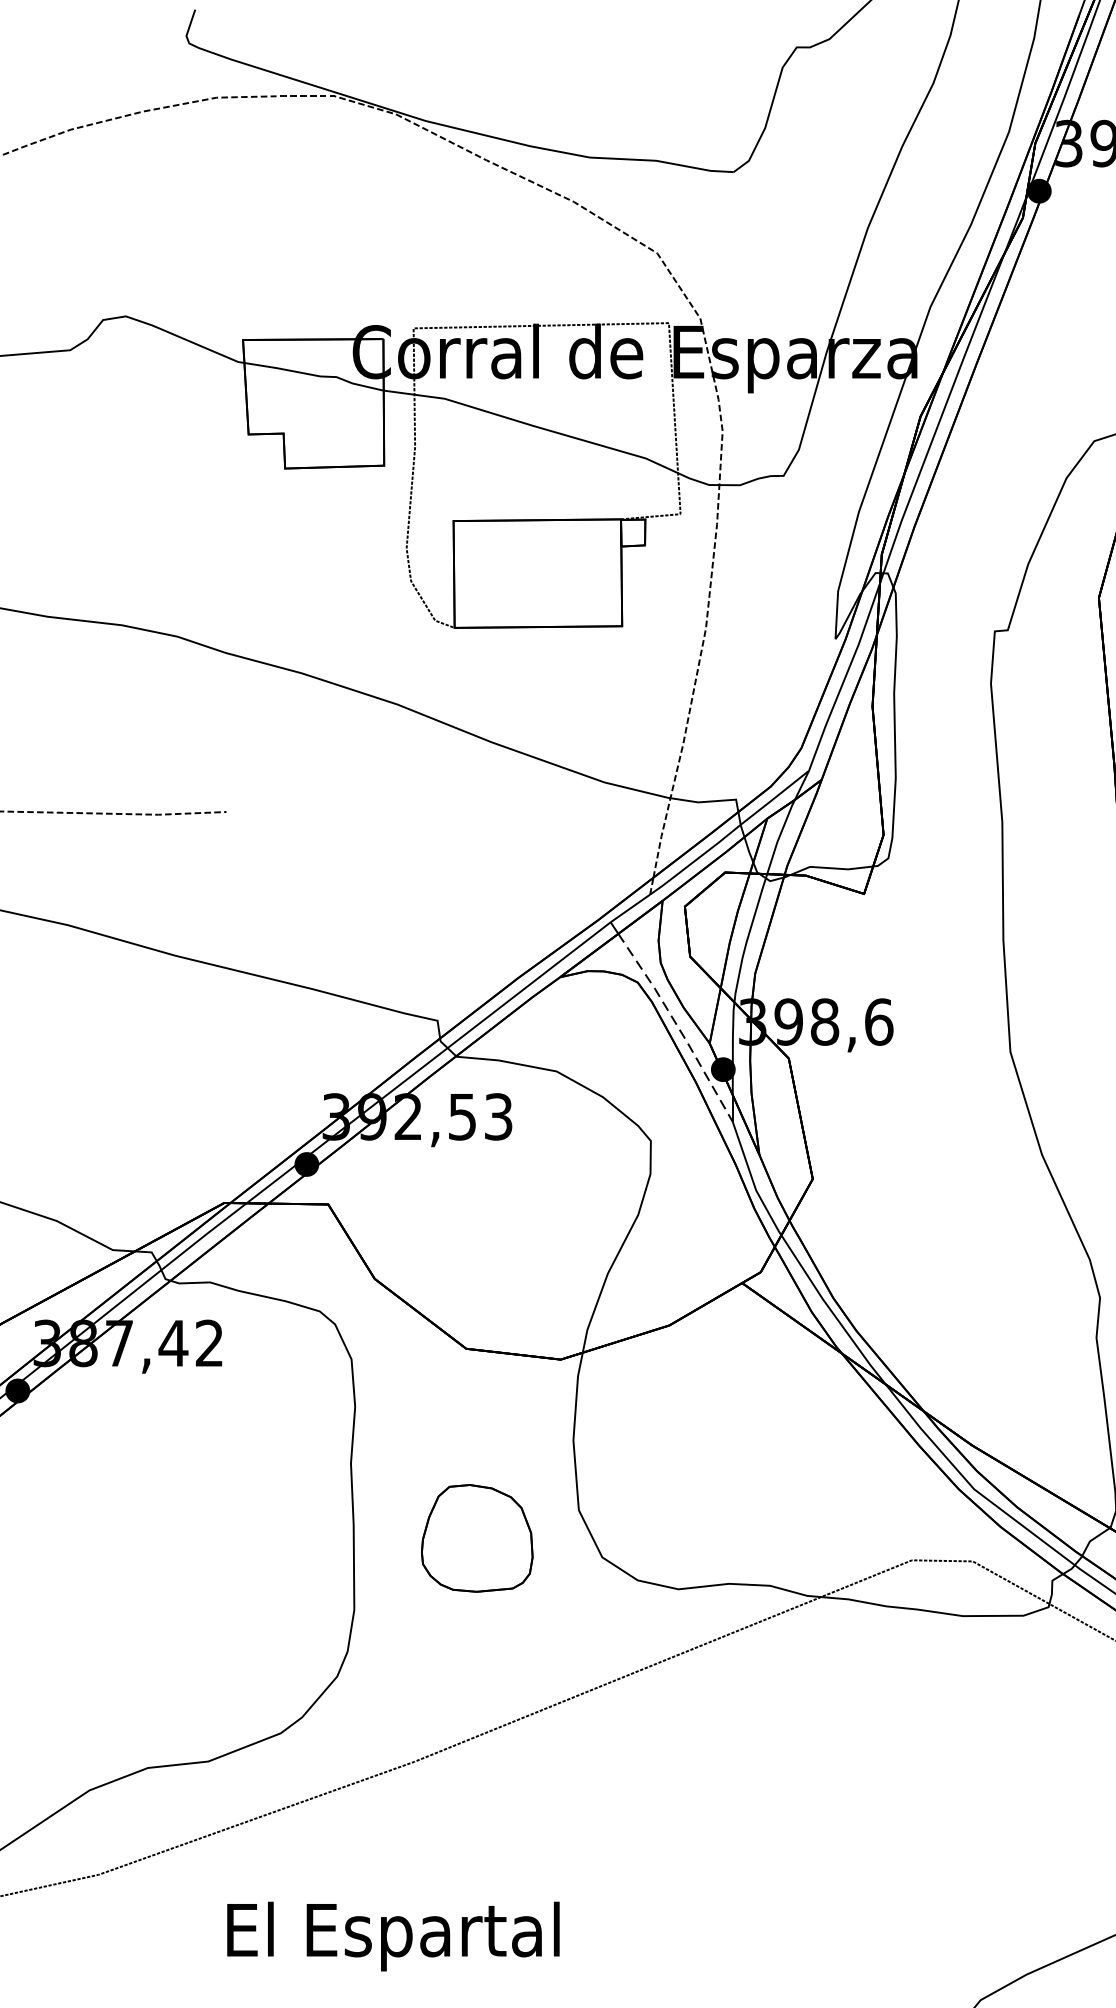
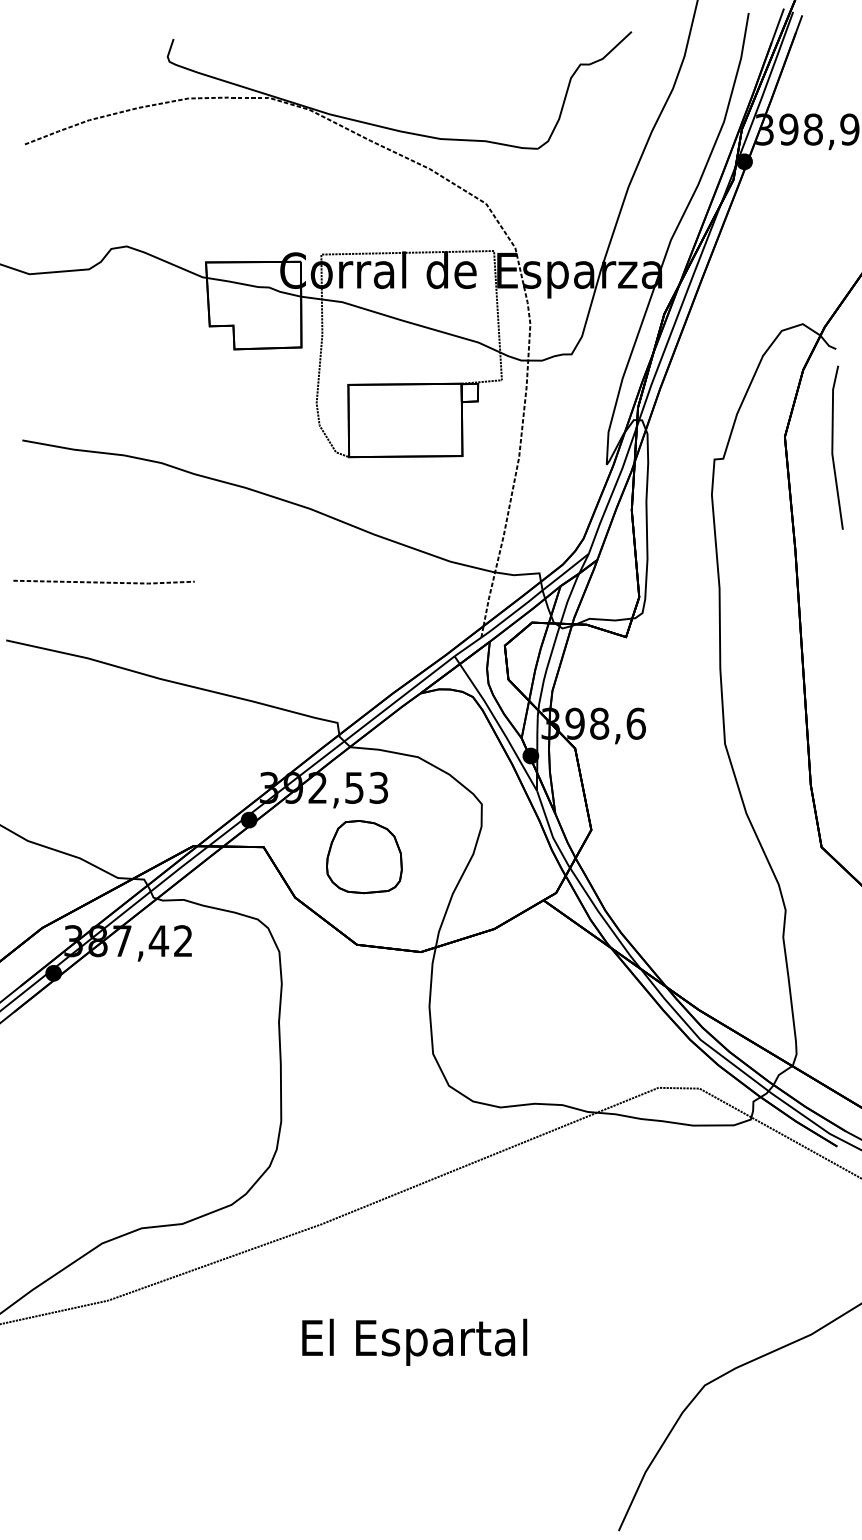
line: (678, 1026) -> (500, 726), dashed -> solid
part: (477, 1539) -> (364, 857), moved
text: (393, 1935) -> (414, 1341), moved

